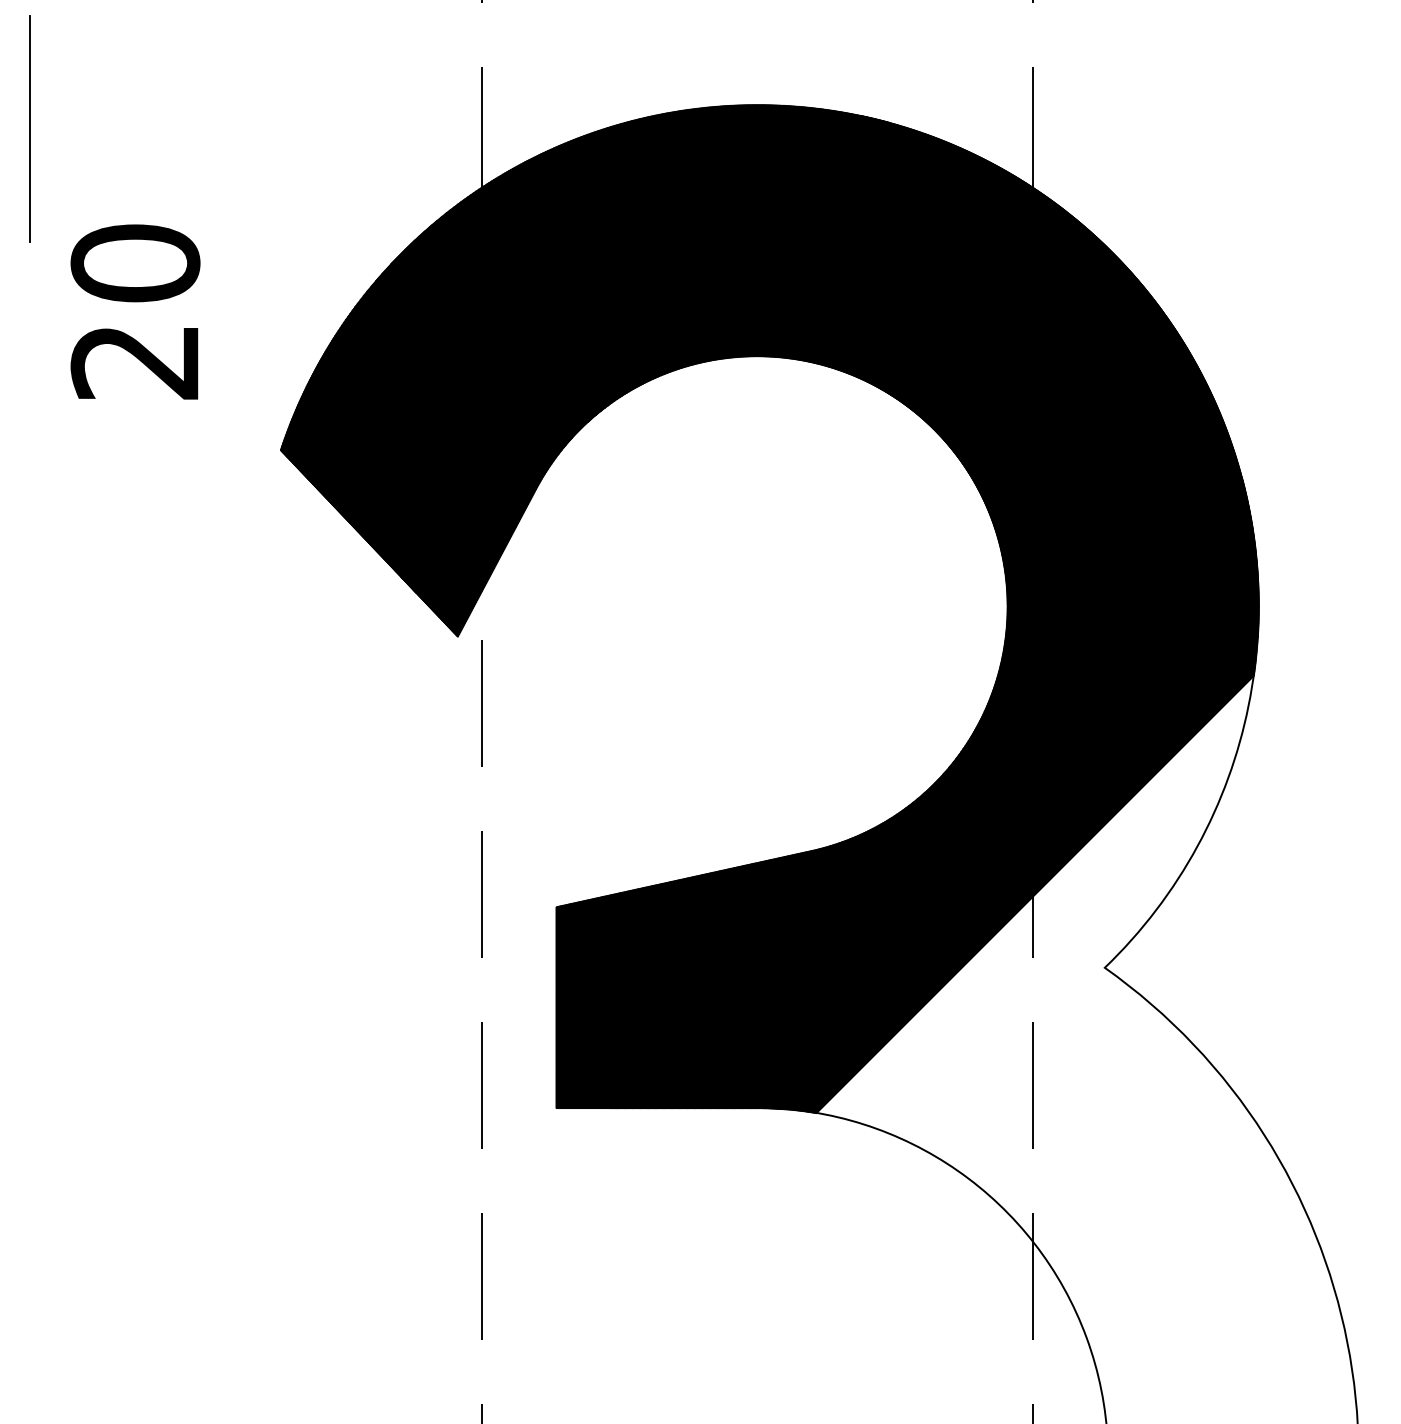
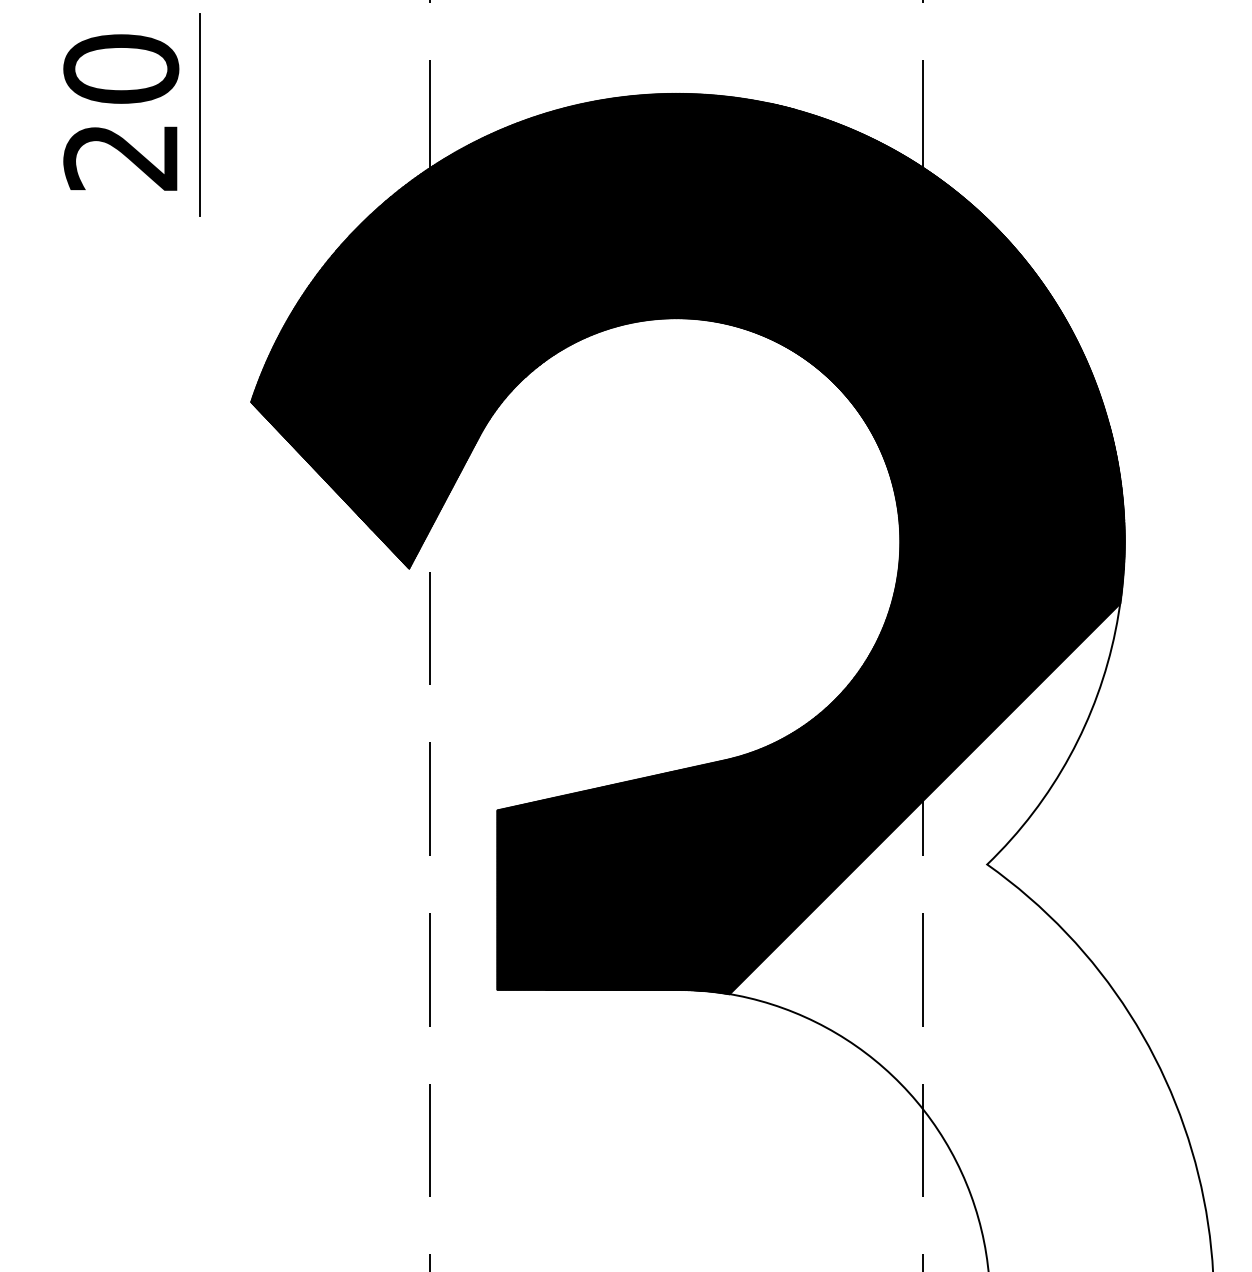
line: (29, 128) -> (199, 114), moved
text: (135, 311) -> (121, 112), moved

